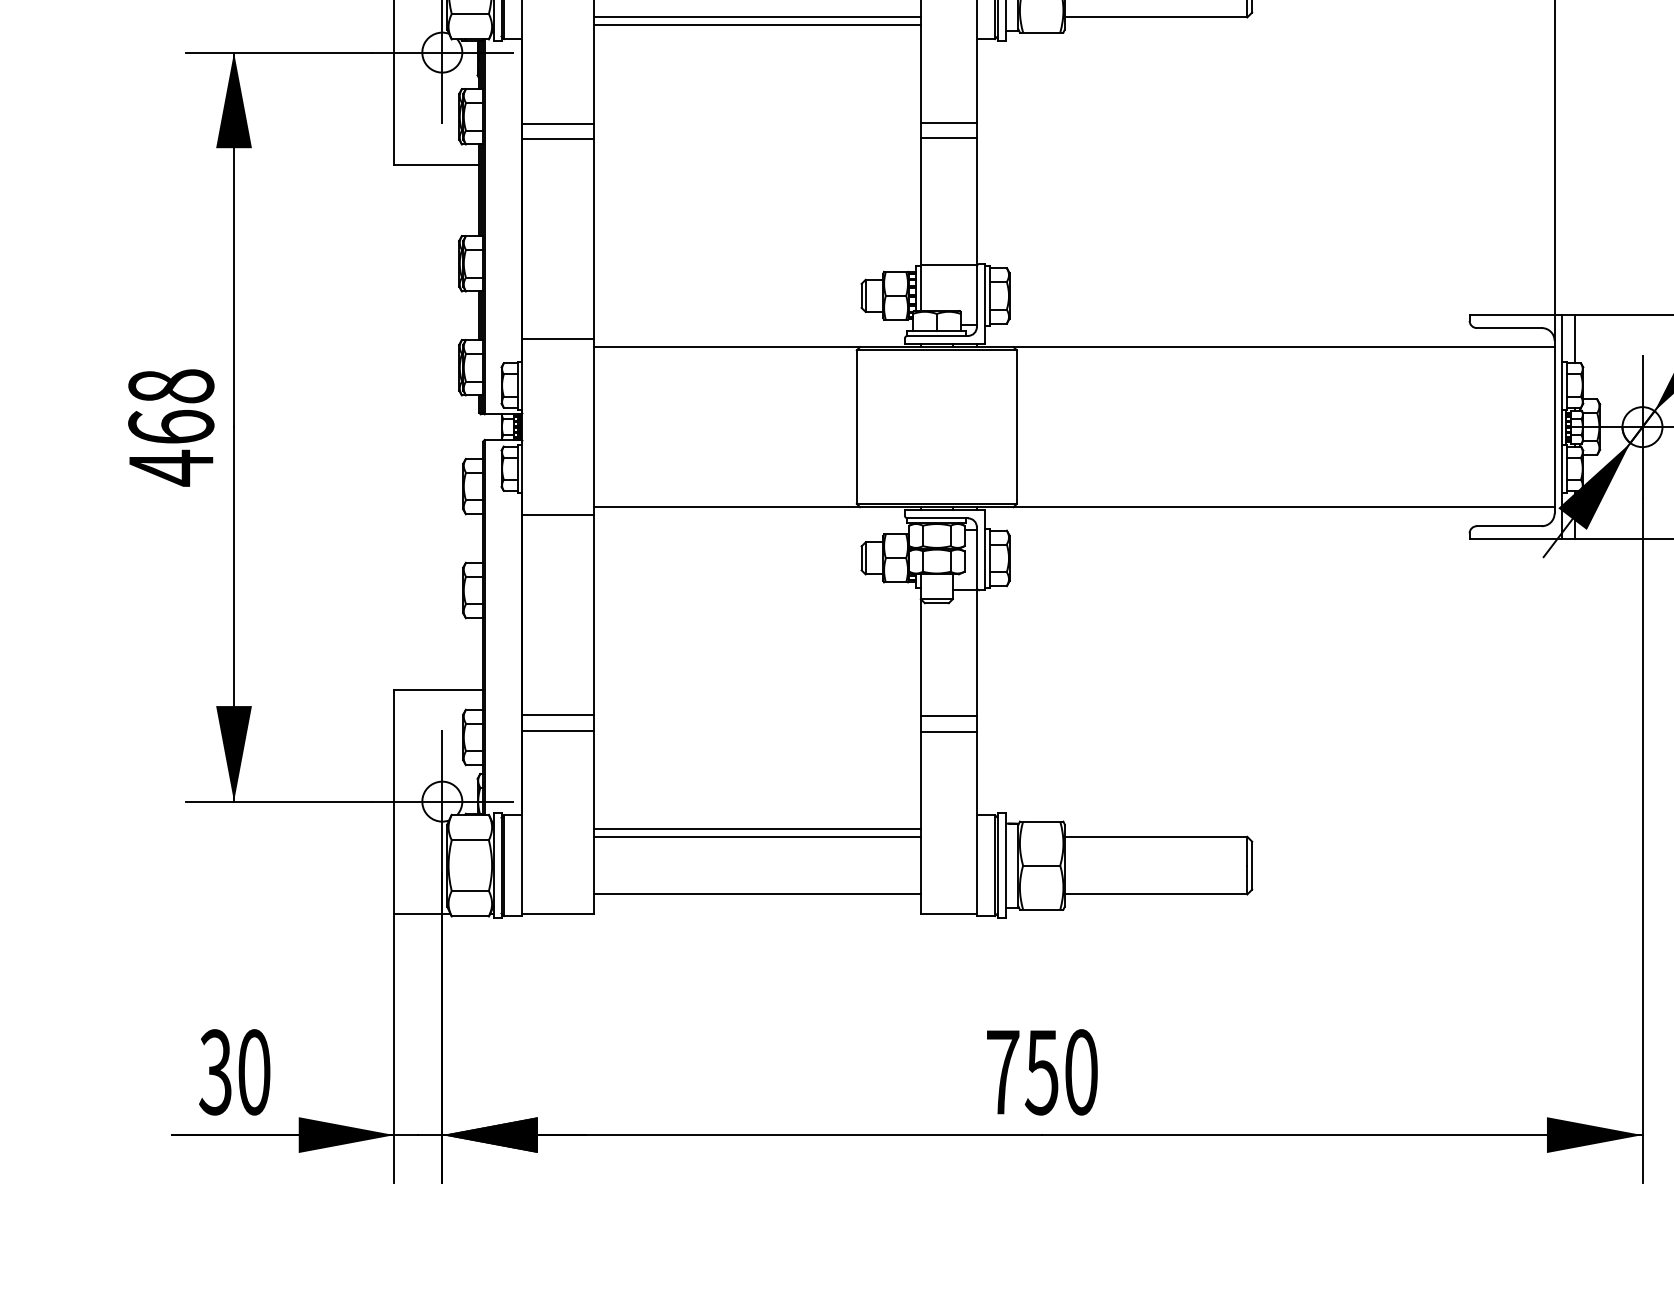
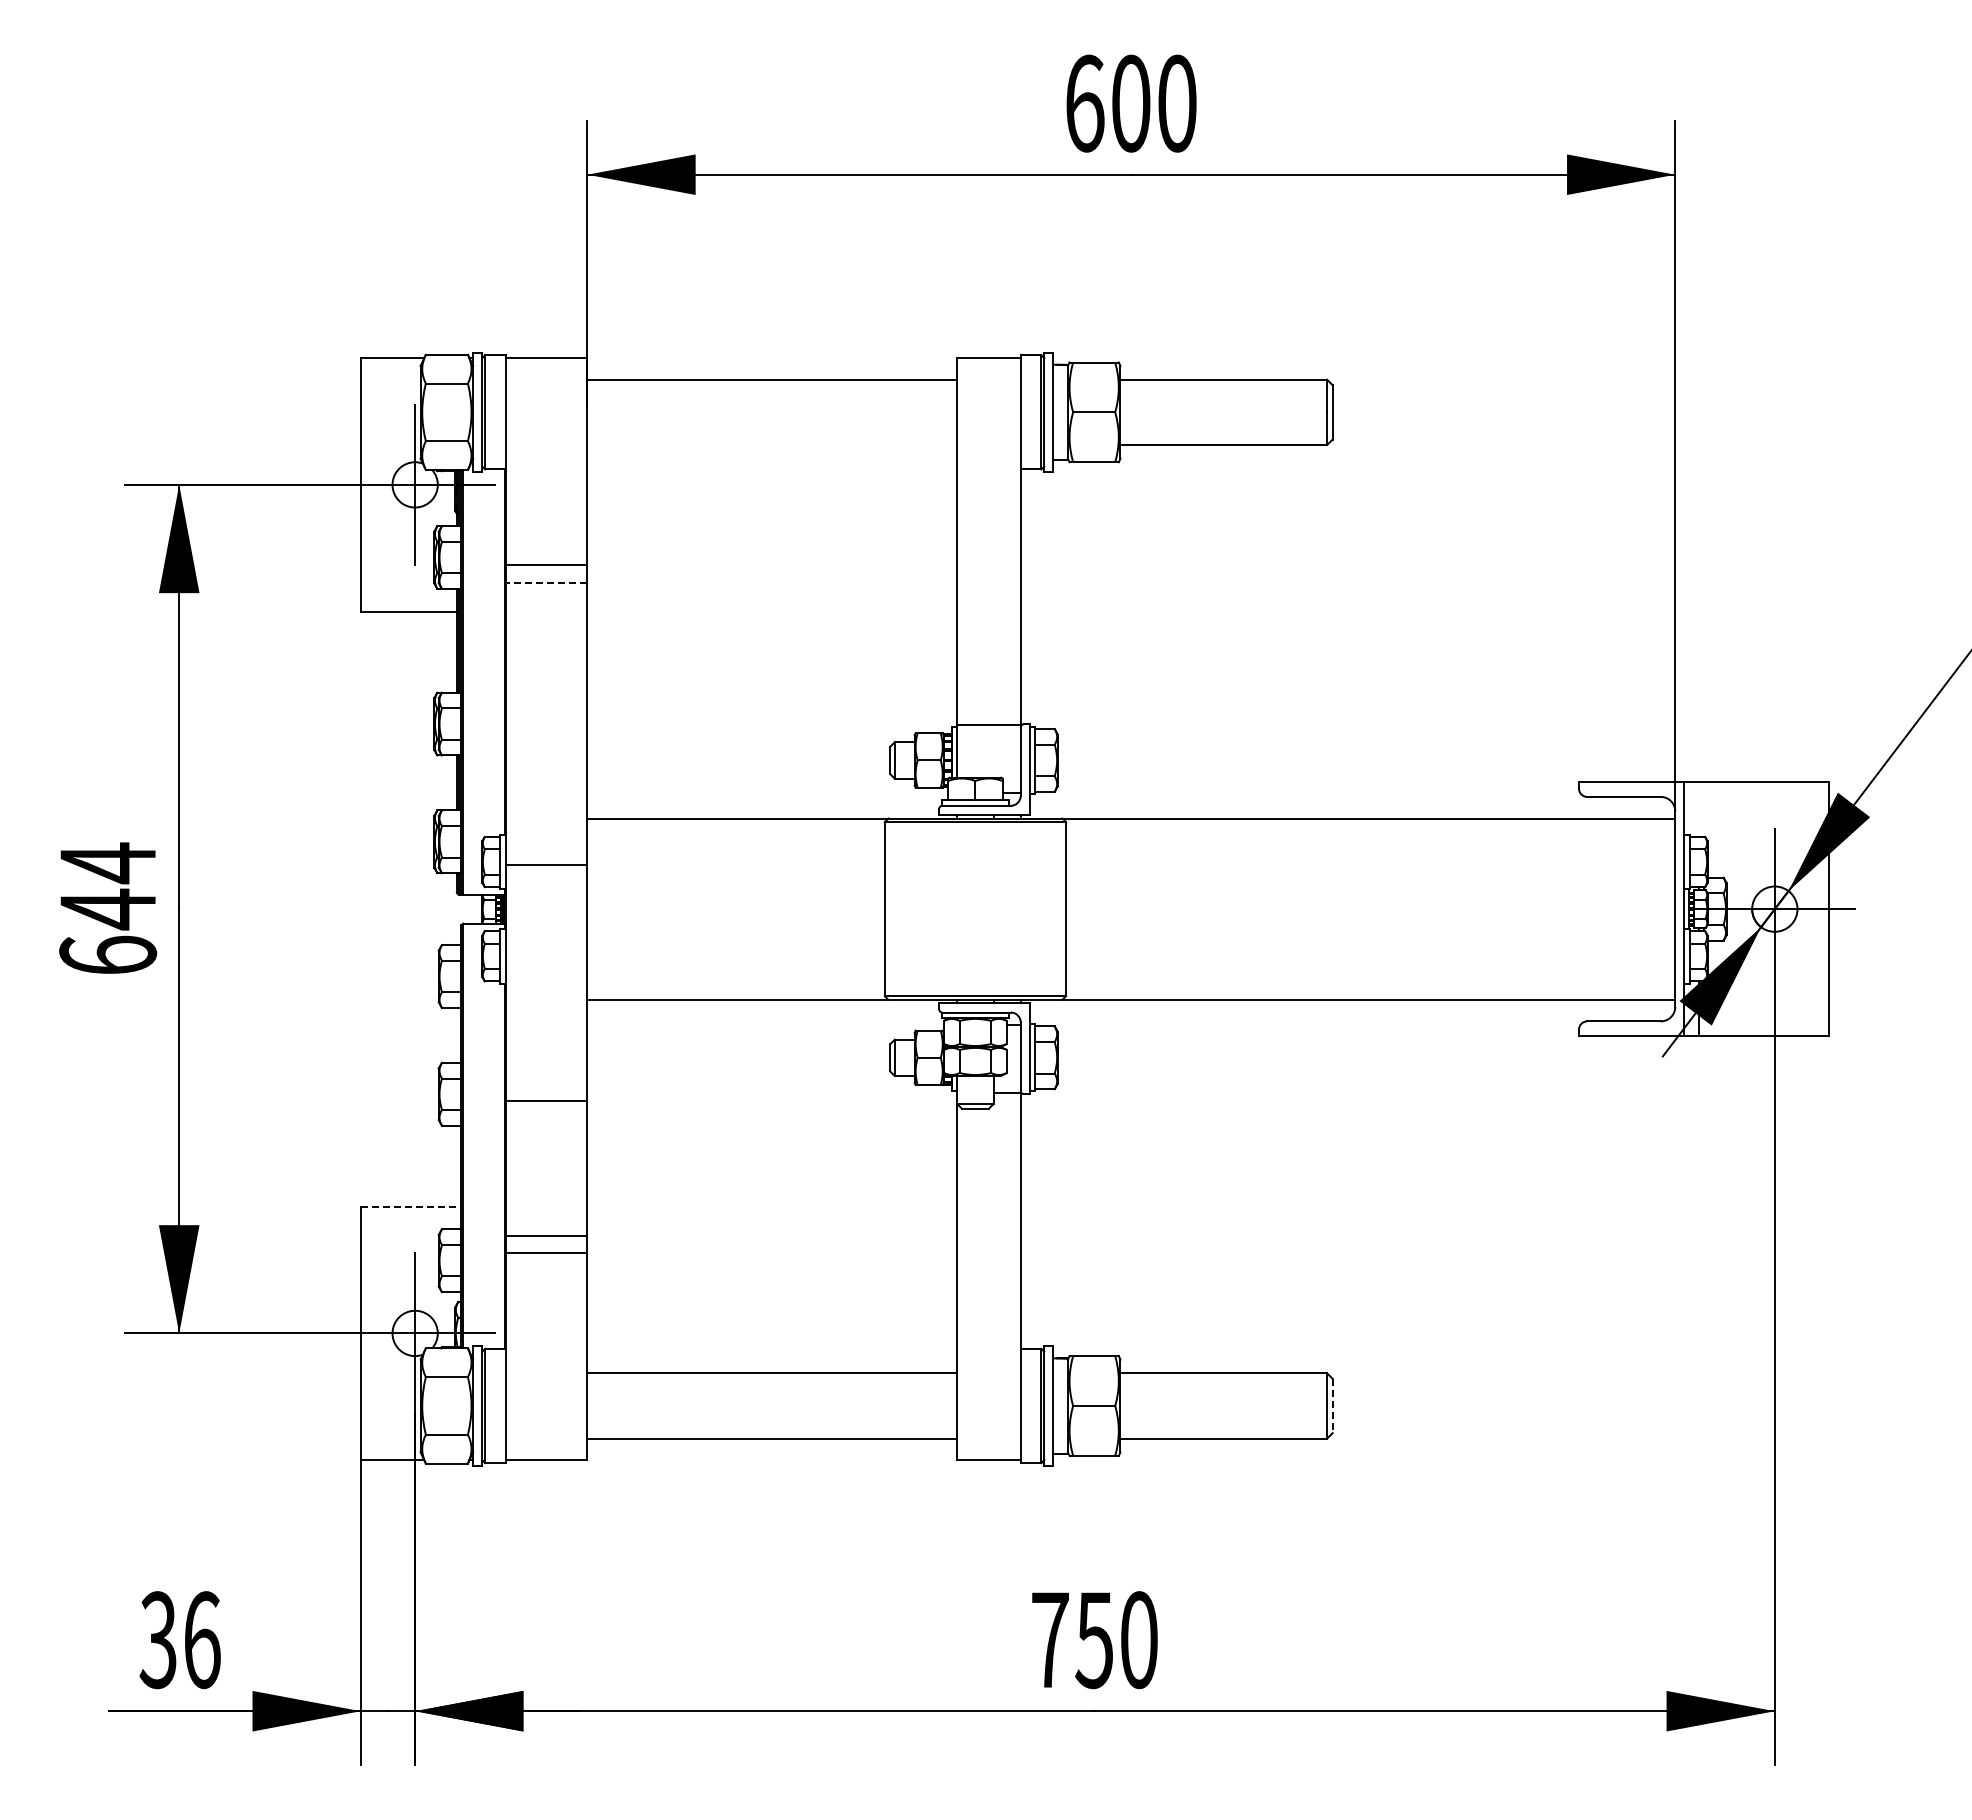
line: (757, 17) -> (772, 445), removed
line: (757, 25) -> (772, 454), removed
line: (948, 122) -> (988, 564), removed
line: (948, 137) -> (988, 581), removed
line: (558, 138) -> (546, 582), solid -> dashed
line: (558, 339) -> (546, 865), moved
line: (1575, 339) -> (1698, 809), removed
text: (171, 427) -> (108, 909), 468 -> 644
line: (558, 514) -> (546, 1100), moved
line: (439, 689) -> (411, 1206), solid -> dashed
line: (948, 716) -> (988, 1236), removed
line: (948, 731) -> (988, 1254), removed
line: (757, 829) -> (772, 1364), removed
line: (1252, 866) -> (1332, 1406), solid -> dashed
text: (254, 1072) -> (202, 1640), 30 -> 36

